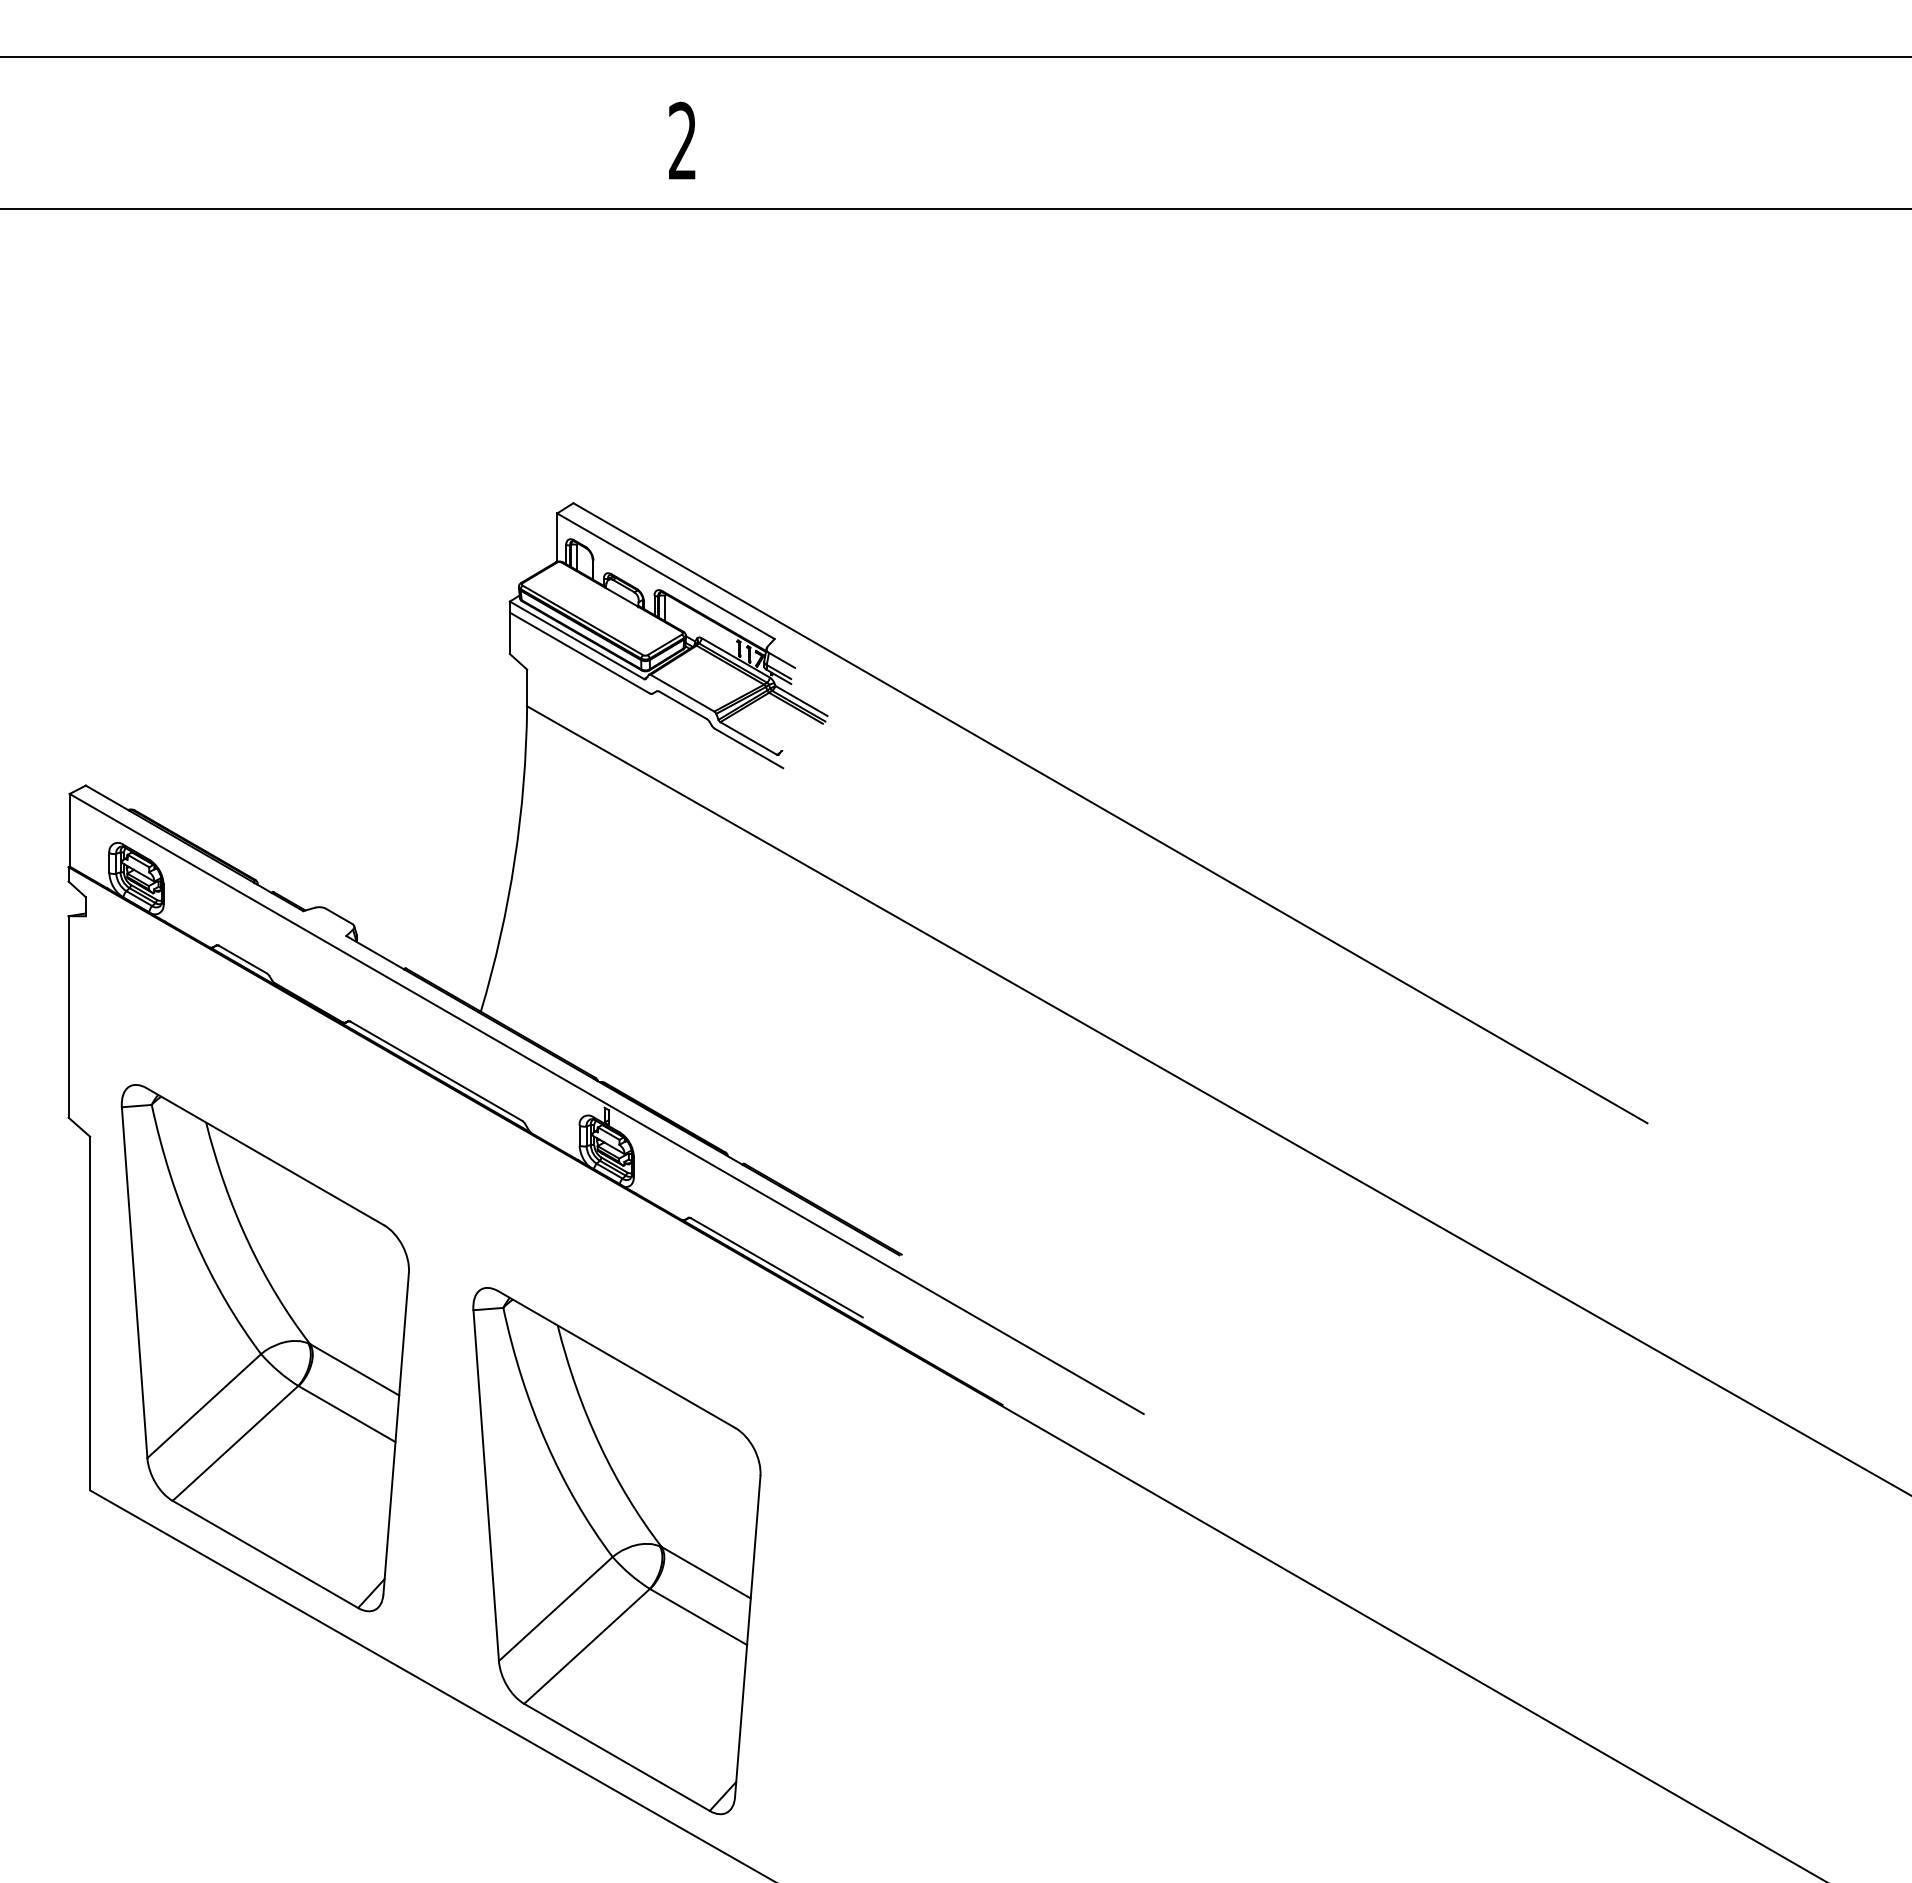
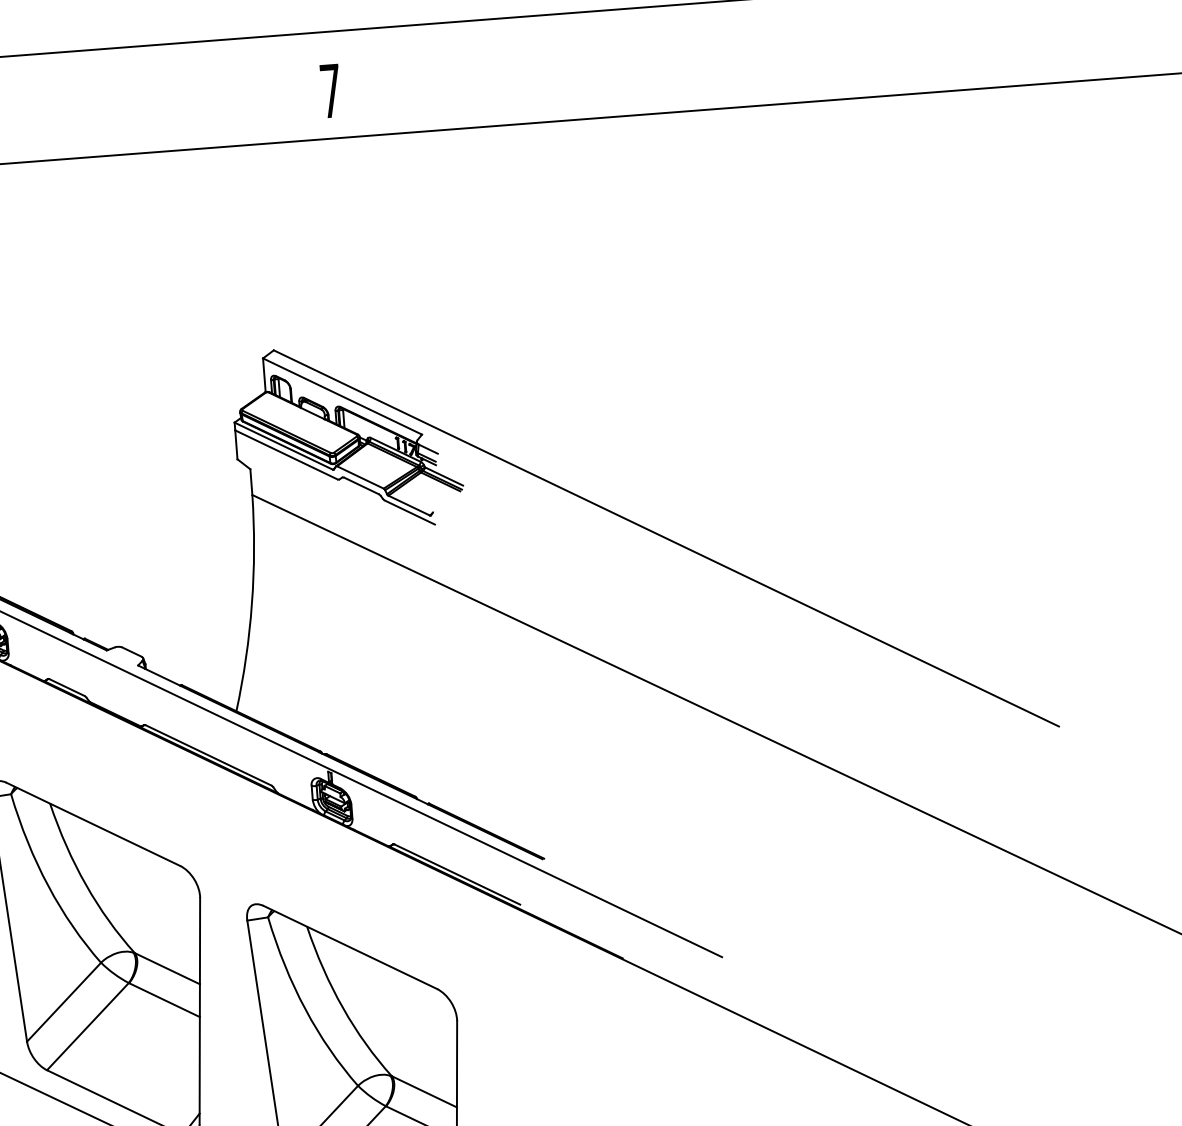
text: (682, 140) -> (330, 90), 2 -> 7

